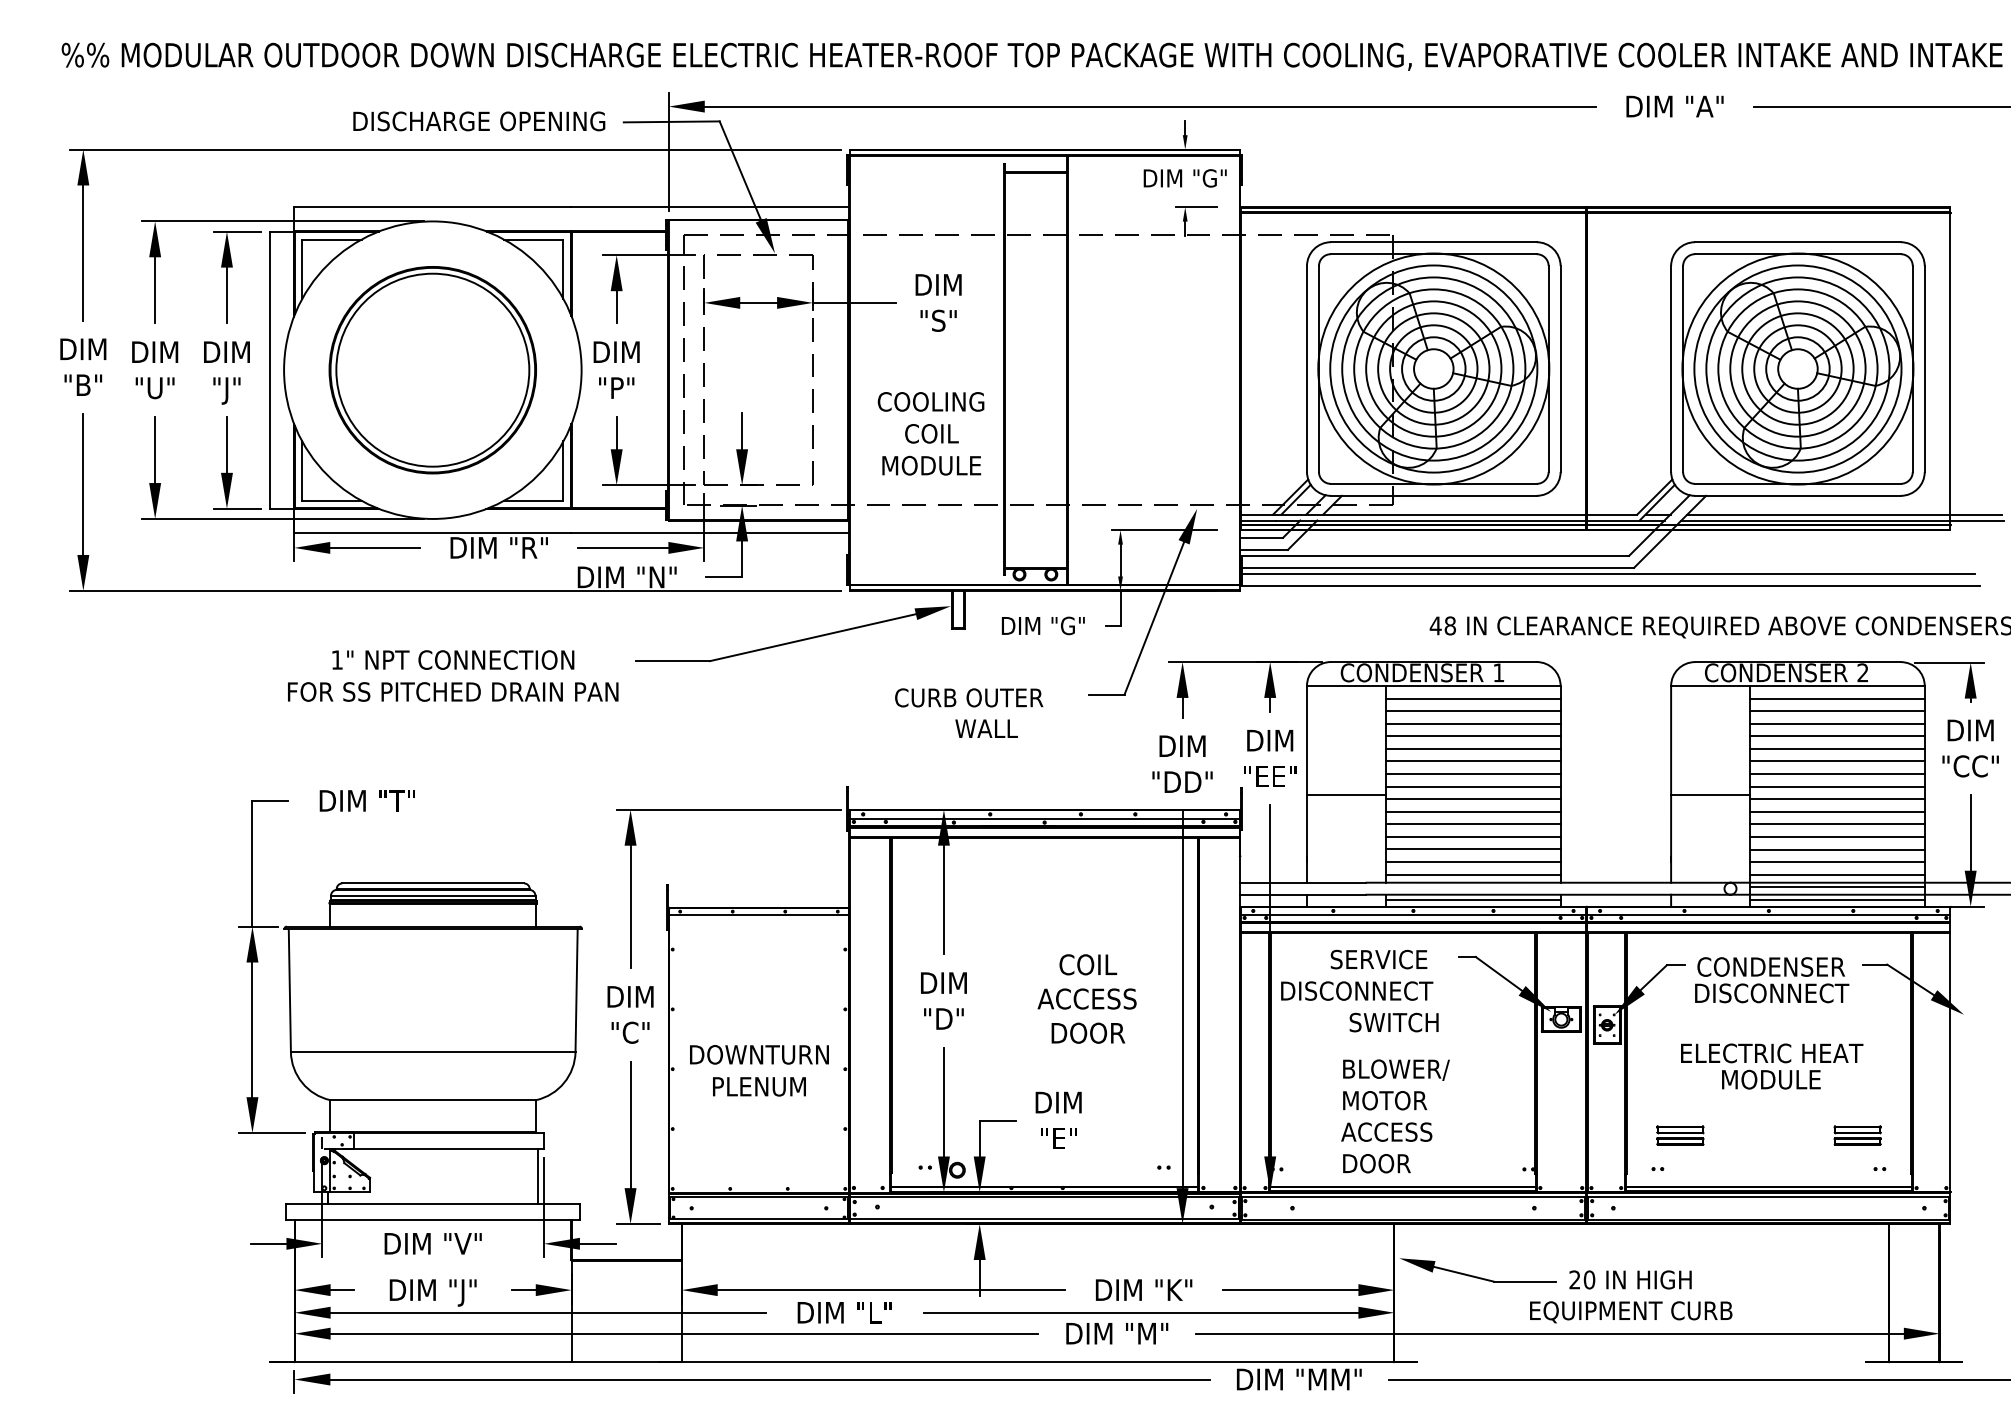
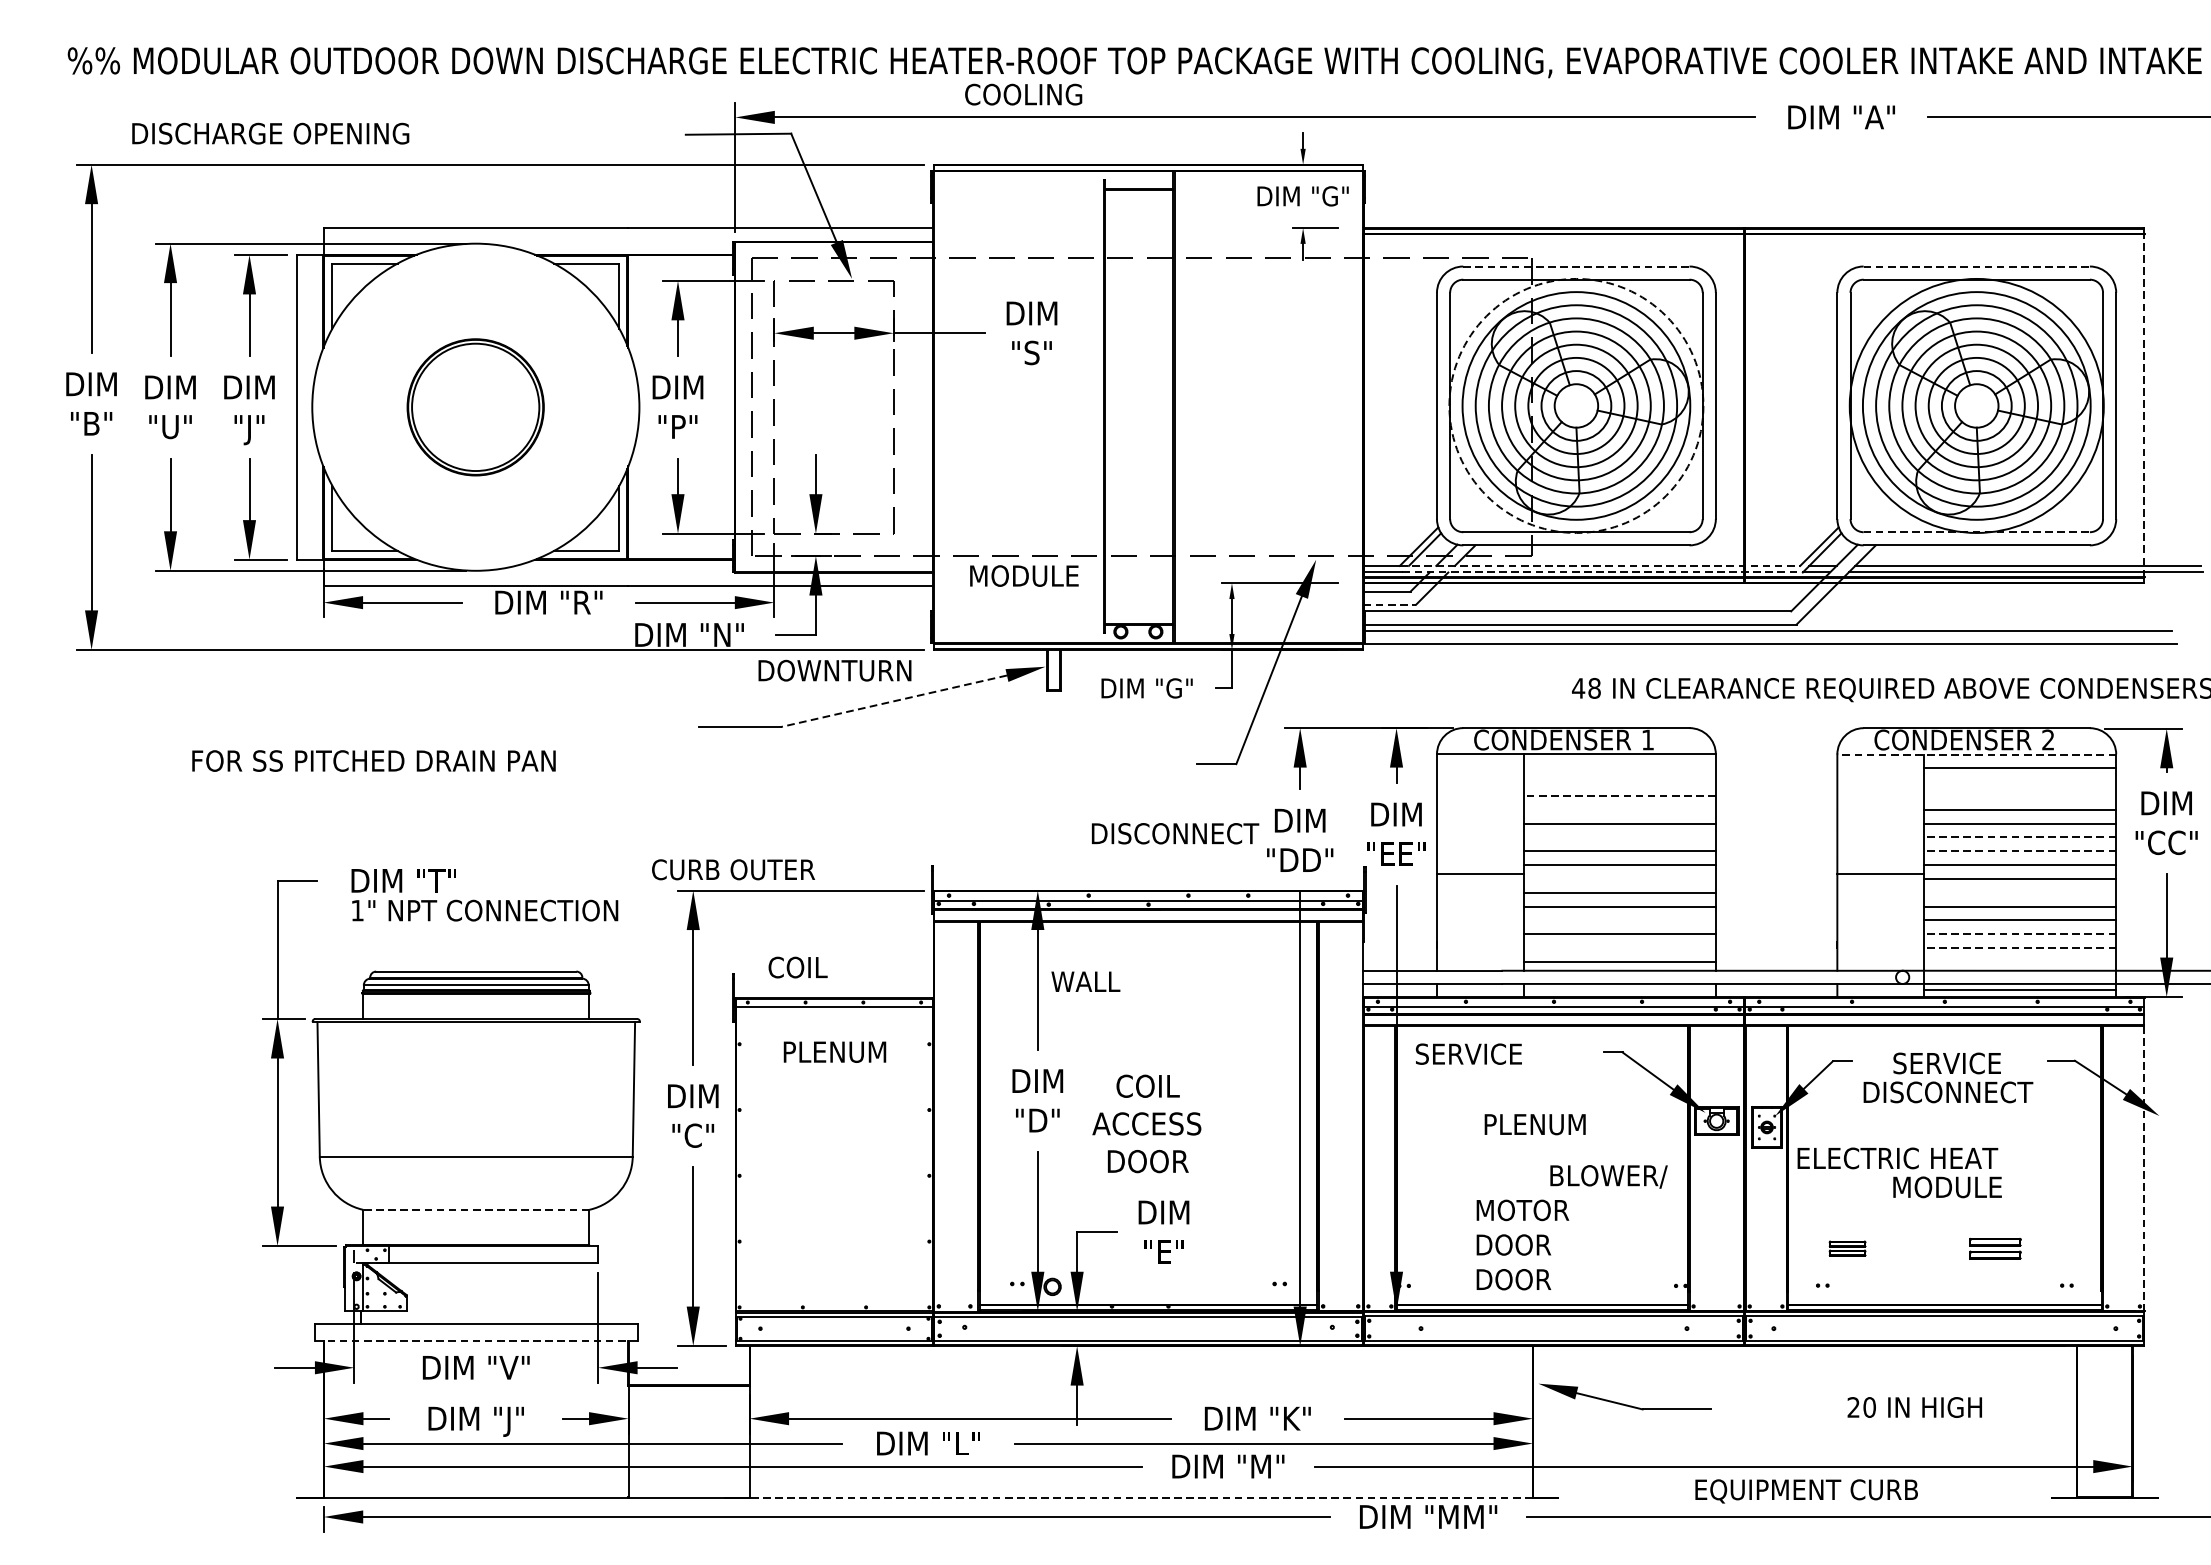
text: (479, 121) -> (270, 133), moved
line: (1433, 242) -> (1576, 266), solid -> dashed
line: (1797, 242) -> (1976, 266), solid -> dashed
circle: (1433, 368) -> (1576, 405), solid -> dashed
line: (1950, 368) -> (2144, 405), solid -> dashed
part: (432, 370) -> (475, 407), size x0.6
text: (930, 401) -> (1023, 94), moved
text: (931, 433) -> (797, 967), moved
text: (931, 465) -> (1024, 575), moved
line: (1797, 483) -> (1976, 531), solid -> dashed
line: (1455, 514) -> (1600, 565), solid -> dashed
line: (1458, 520) -> (1603, 572), solid -> dashed
line: (1264, 549) -> (1390, 604), solid -> dashed
line: (812, 637) -> (893, 701), solid -> dashed
text: (453, 659) -> (485, 910), moved
line: (1797, 686) -> (1976, 755), solid -> dashed
text: (453, 691) -> (374, 760), moved
text: (969, 697) -> (733, 869), moved
line: (1472, 698) -> (1618, 768), removed
line: (1472, 711) -> (1618, 782), removed
line: (1836, 711) -> (2019, 782), removed
line: (1472, 723) -> (1618, 795), solid -> dashed
line: (1836, 723) -> (2019, 795), removed
text: (986, 728) -> (1085, 981), moved
line: (1472, 736) -> (1618, 809), removed
line: (1472, 761) -> (1618, 837), removed
line: (1836, 761) -> (2019, 837), solid -> dashed
line: (1836, 774) -> (2019, 851), solid -> dashed
line: (1472, 799) -> (1618, 879), removed
line: (1836, 811) -> (2019, 892), removed
line: (1472, 836) -> (1618, 919), removed
line: (1836, 849) -> (2019, 934), solid -> dashed
line: (1472, 862) -> (1618, 948), removed
line: (1836, 862) -> (2019, 948), solid -> dashed
line: (1836, 874) -> (2019, 961), removed
line: (1836, 887) -> (2019, 976), removed
line: (1472, 899) -> (1618, 989), removed
text: (1378, 959) -> (1468, 1054), moved
text: (1771, 966) -> (1947, 1062), CONDENSER -> SERVICE
text: (1357, 990) -> (1175, 833), moved
text: (1086, 998) -> (1146, 1123), moved
text: (1395, 1022) -> (1534, 1124), SWITCH -> PLENUM
text: (1772, 1053) -> (1898, 1158), moved
text: (759, 1054) -> (835, 670), moved
line: (1950, 1062) -> (2144, 1168), solid -> dashed
text: (1396, 1069) -> (1609, 1176), moved
text: (759, 1086) -> (835, 1051), moved
line: (433, 1100) -> (476, 1210), solid -> dashed
text: (1386, 1131) -> (1524, 1244), ACCESS -> DOOR
part: (1680, 1135) -> (1847, 1248), size x0.7
part: (1857, 1135) -> (1994, 1248), moved
line: (538, 1176) -> (592, 1293), removed
line: (433, 1219) -> (476, 1341), solid -> dashed
text: (1630, 1279) -> (1914, 1407), moved
text: (1631, 1312) -> (1806, 1491), moved
line: (1038, 1362) -> (1141, 1498), solid -> dashed

